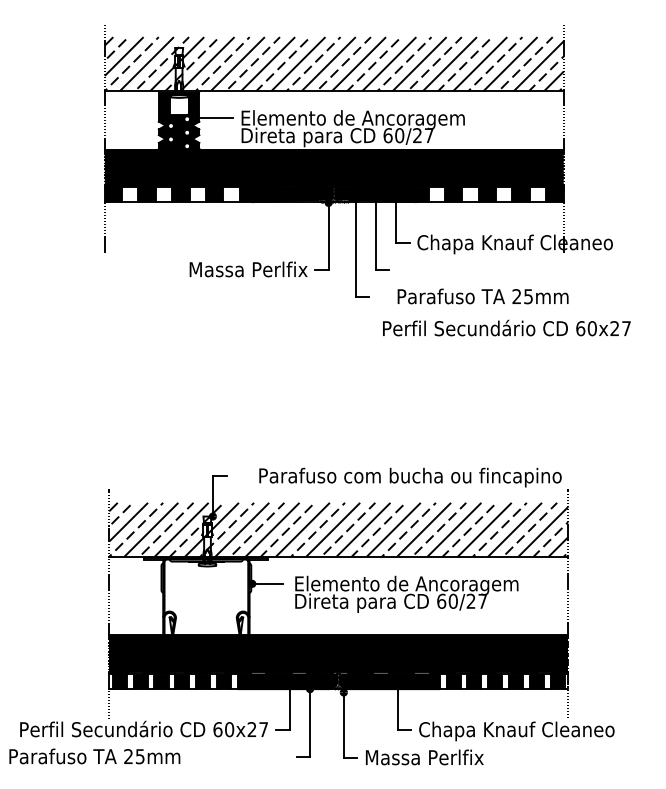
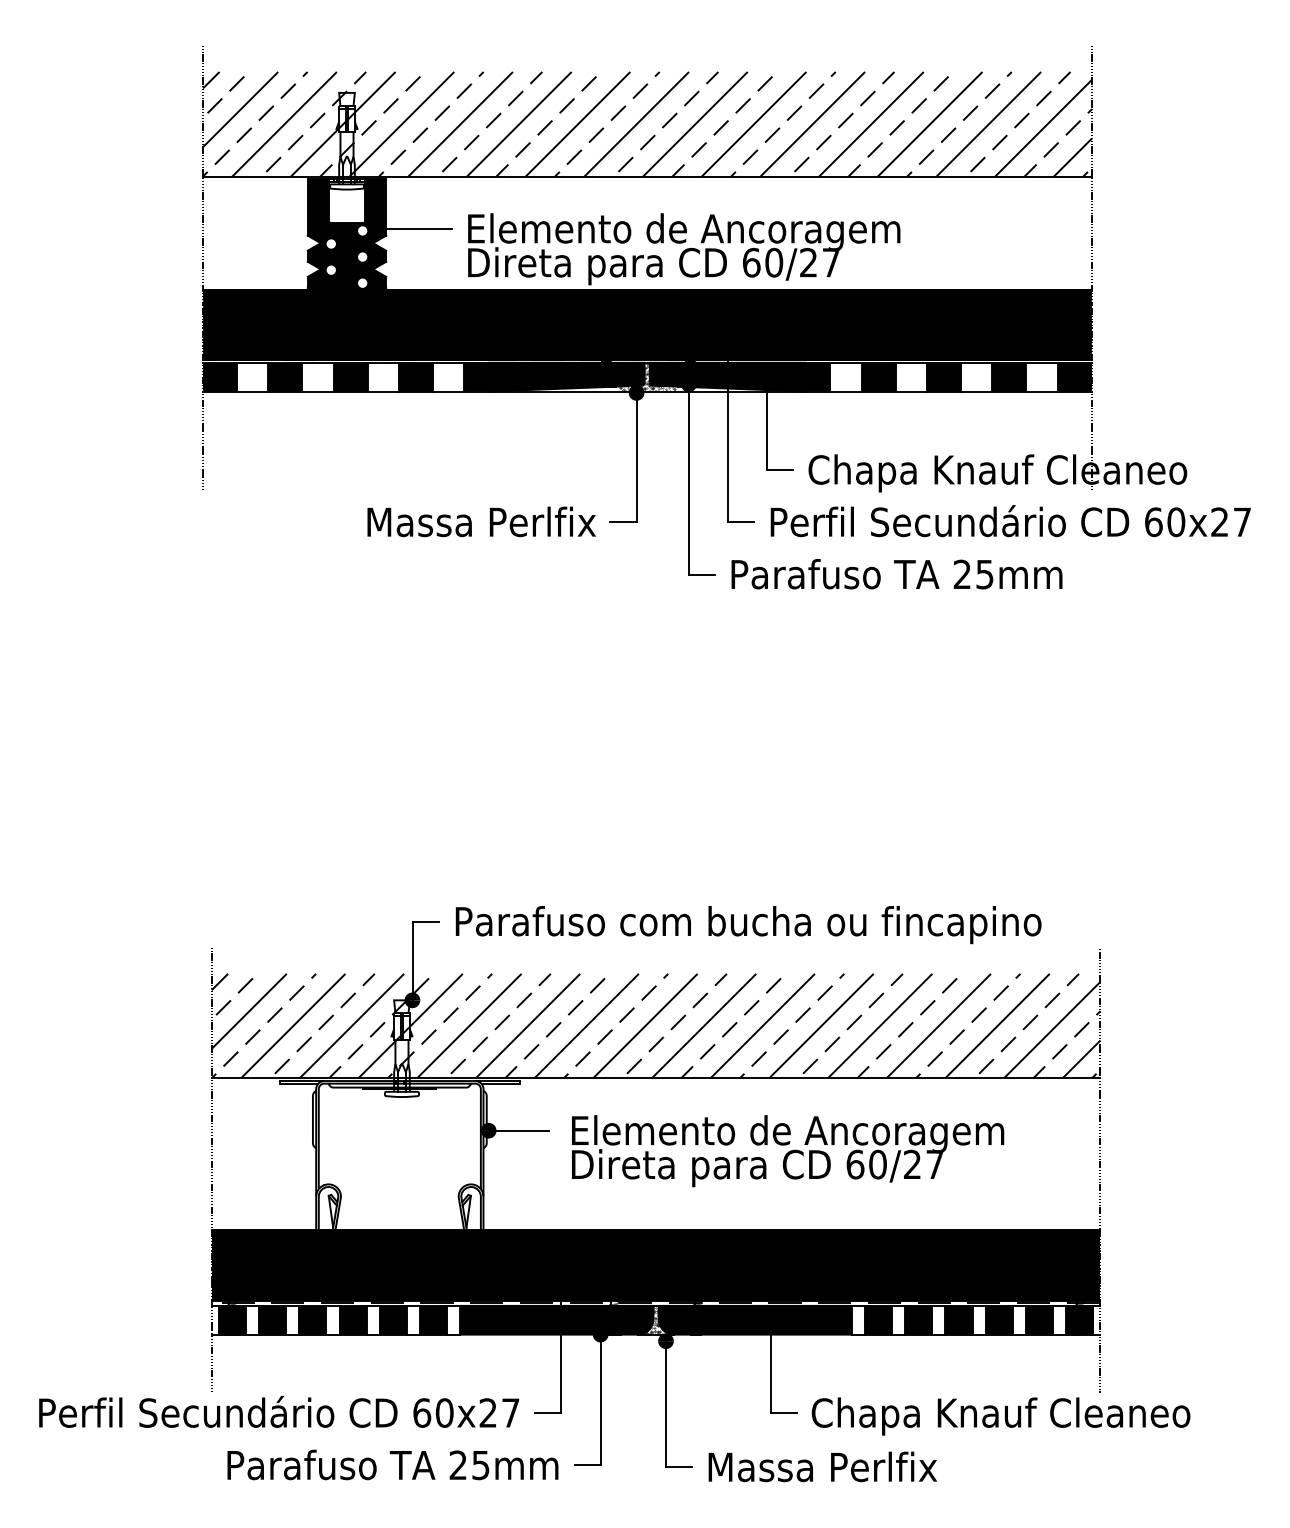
text: (482, 296) -> (895, 574), moved
text: (506, 327) -> (1010, 519), moved
text: (410, 477) -> (748, 924), moved
text: (94, 756) -> (392, 1465), moved

